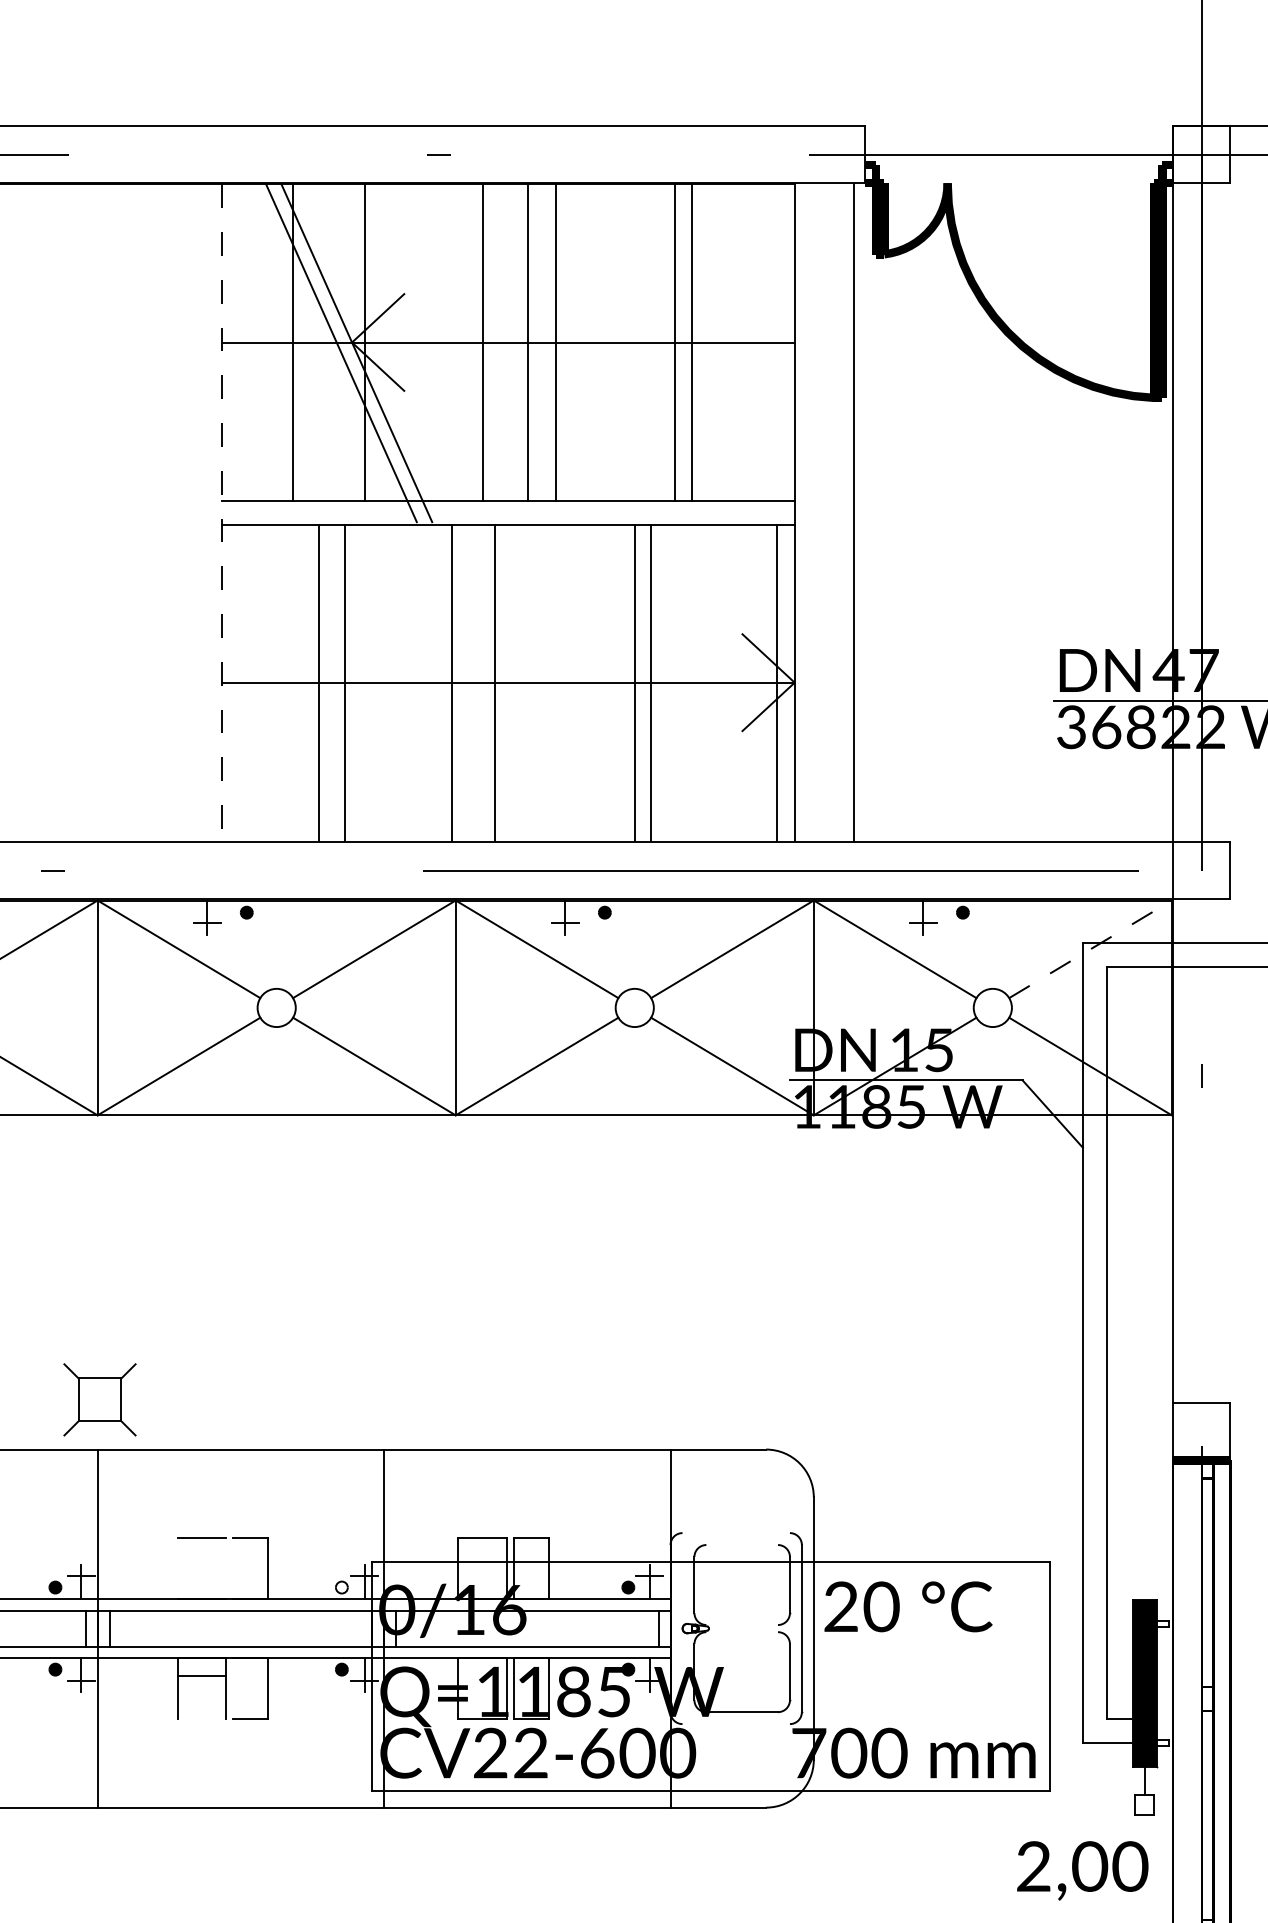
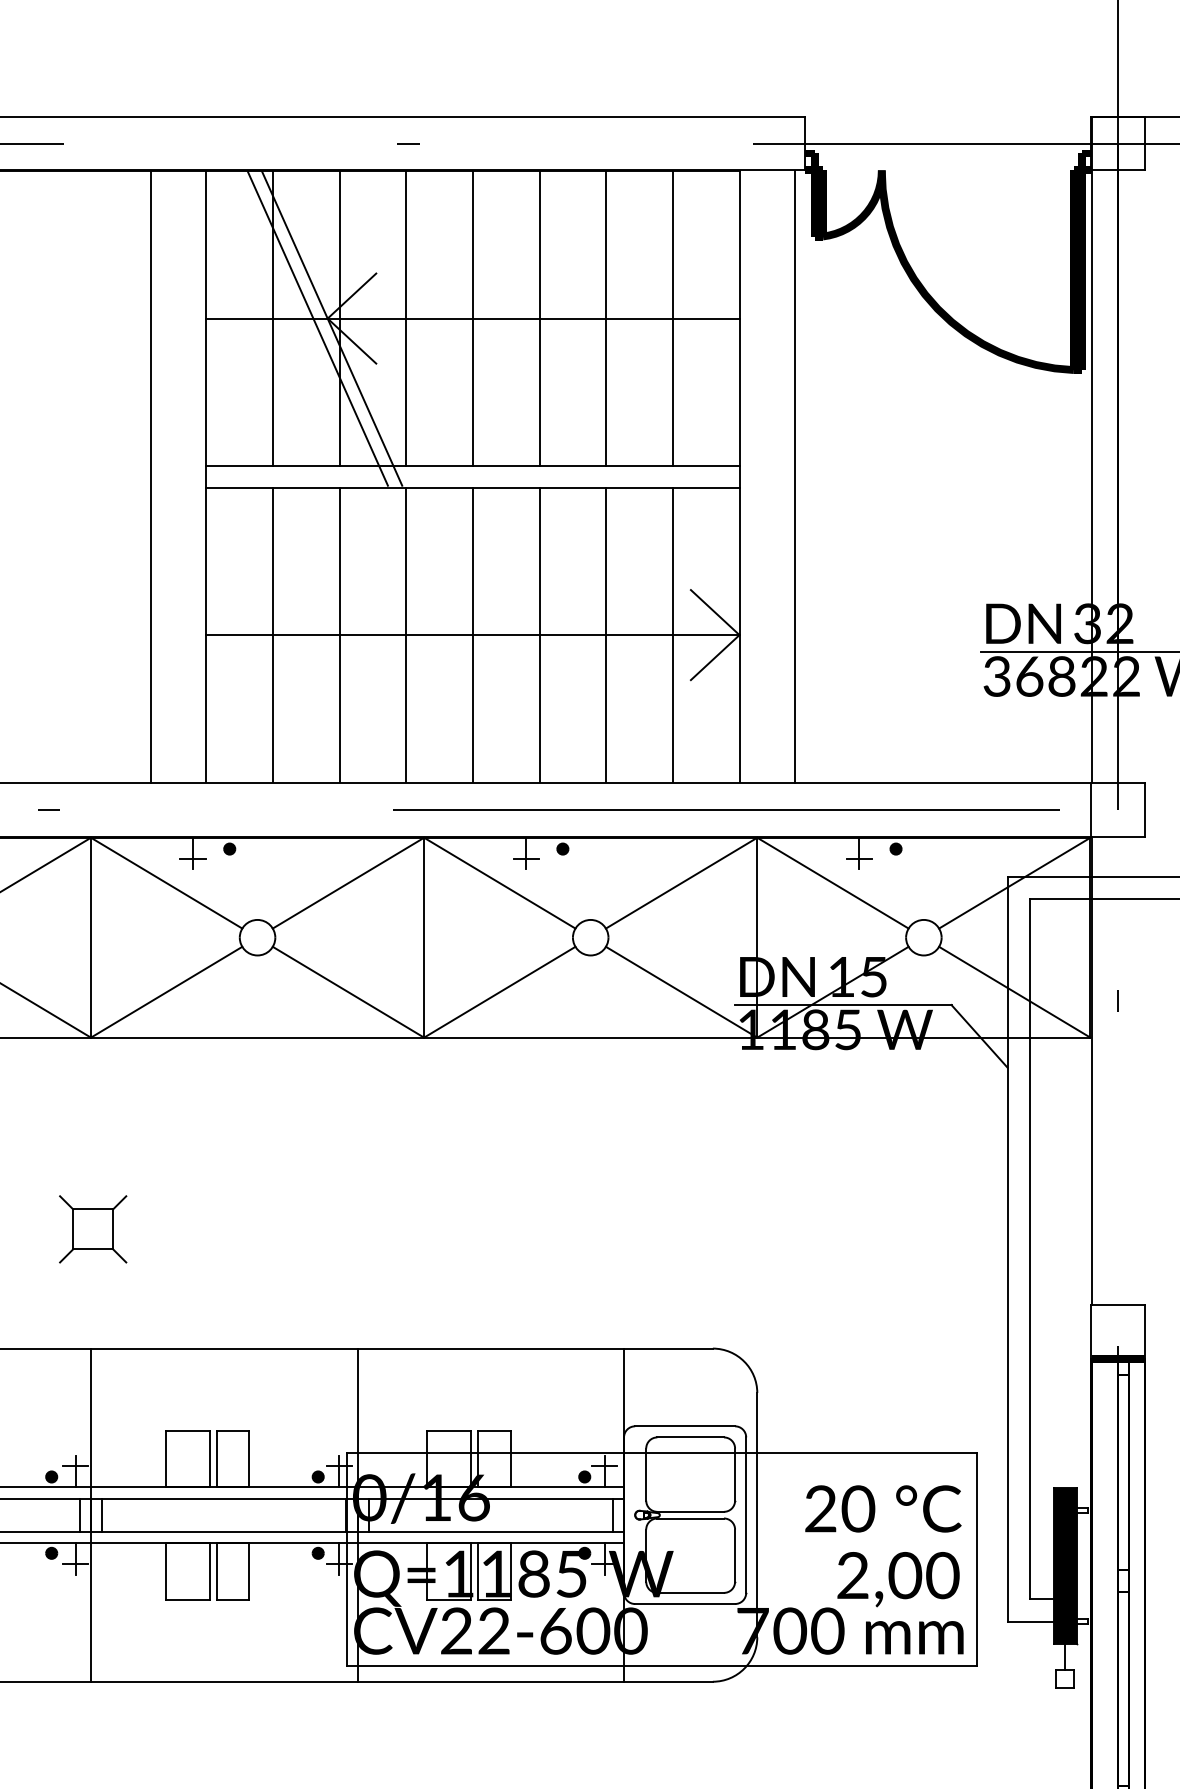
line: (482, 342) -> (406, 318), moved
line: (528, 342) -> (539, 318), moved
line: (556, 342) -> (473, 318), moved
line: (674, 342) -> (672, 318), moved
line: (692, 342) -> (606, 318), moved
line: (161, 513) -> (150, 477), added
line: (221, 513) -> (206, 477), dashed -> solid
text: (1185, 670) -> (1103, 623), 47 -> 32
line: (318, 682) -> (339, 634), moved
line: (345, 682) -> (273, 634), moved
line: (452, 682) -> (473, 634), moved
line: (494, 682) -> (406, 634), moved
line: (634, 682) -> (539, 634), moved
line: (776, 682) -> (672, 634), moved
line: (1091, 948) -> (1015, 882), dashed -> solid
part: (100, 1400) -> (93, 1229), moved
line: (736, 1533) -> (685, 1426), added
line: (742, 1545) -> (690, 1437), added
line: (177, 1567) -> (165, 1458), added
line: (226, 1567) -> (210, 1458), added
line: (233, 1567) -> (217, 1458), added
fill: (341, 1587) -> (317, 1476), added
text: (908, 1606) -> (883, 1508), moved
line: (742, 1624) -> (690, 1511), added
line: (742, 1632) -> (690, 1518), added
line: (201, 1676) -> (187, 1599), moved
line: (233, 1688) -> (217, 1570), added
line: (736, 1724) -> (685, 1604), added
text: (1082, 1870) -> (898, 1579), moved

